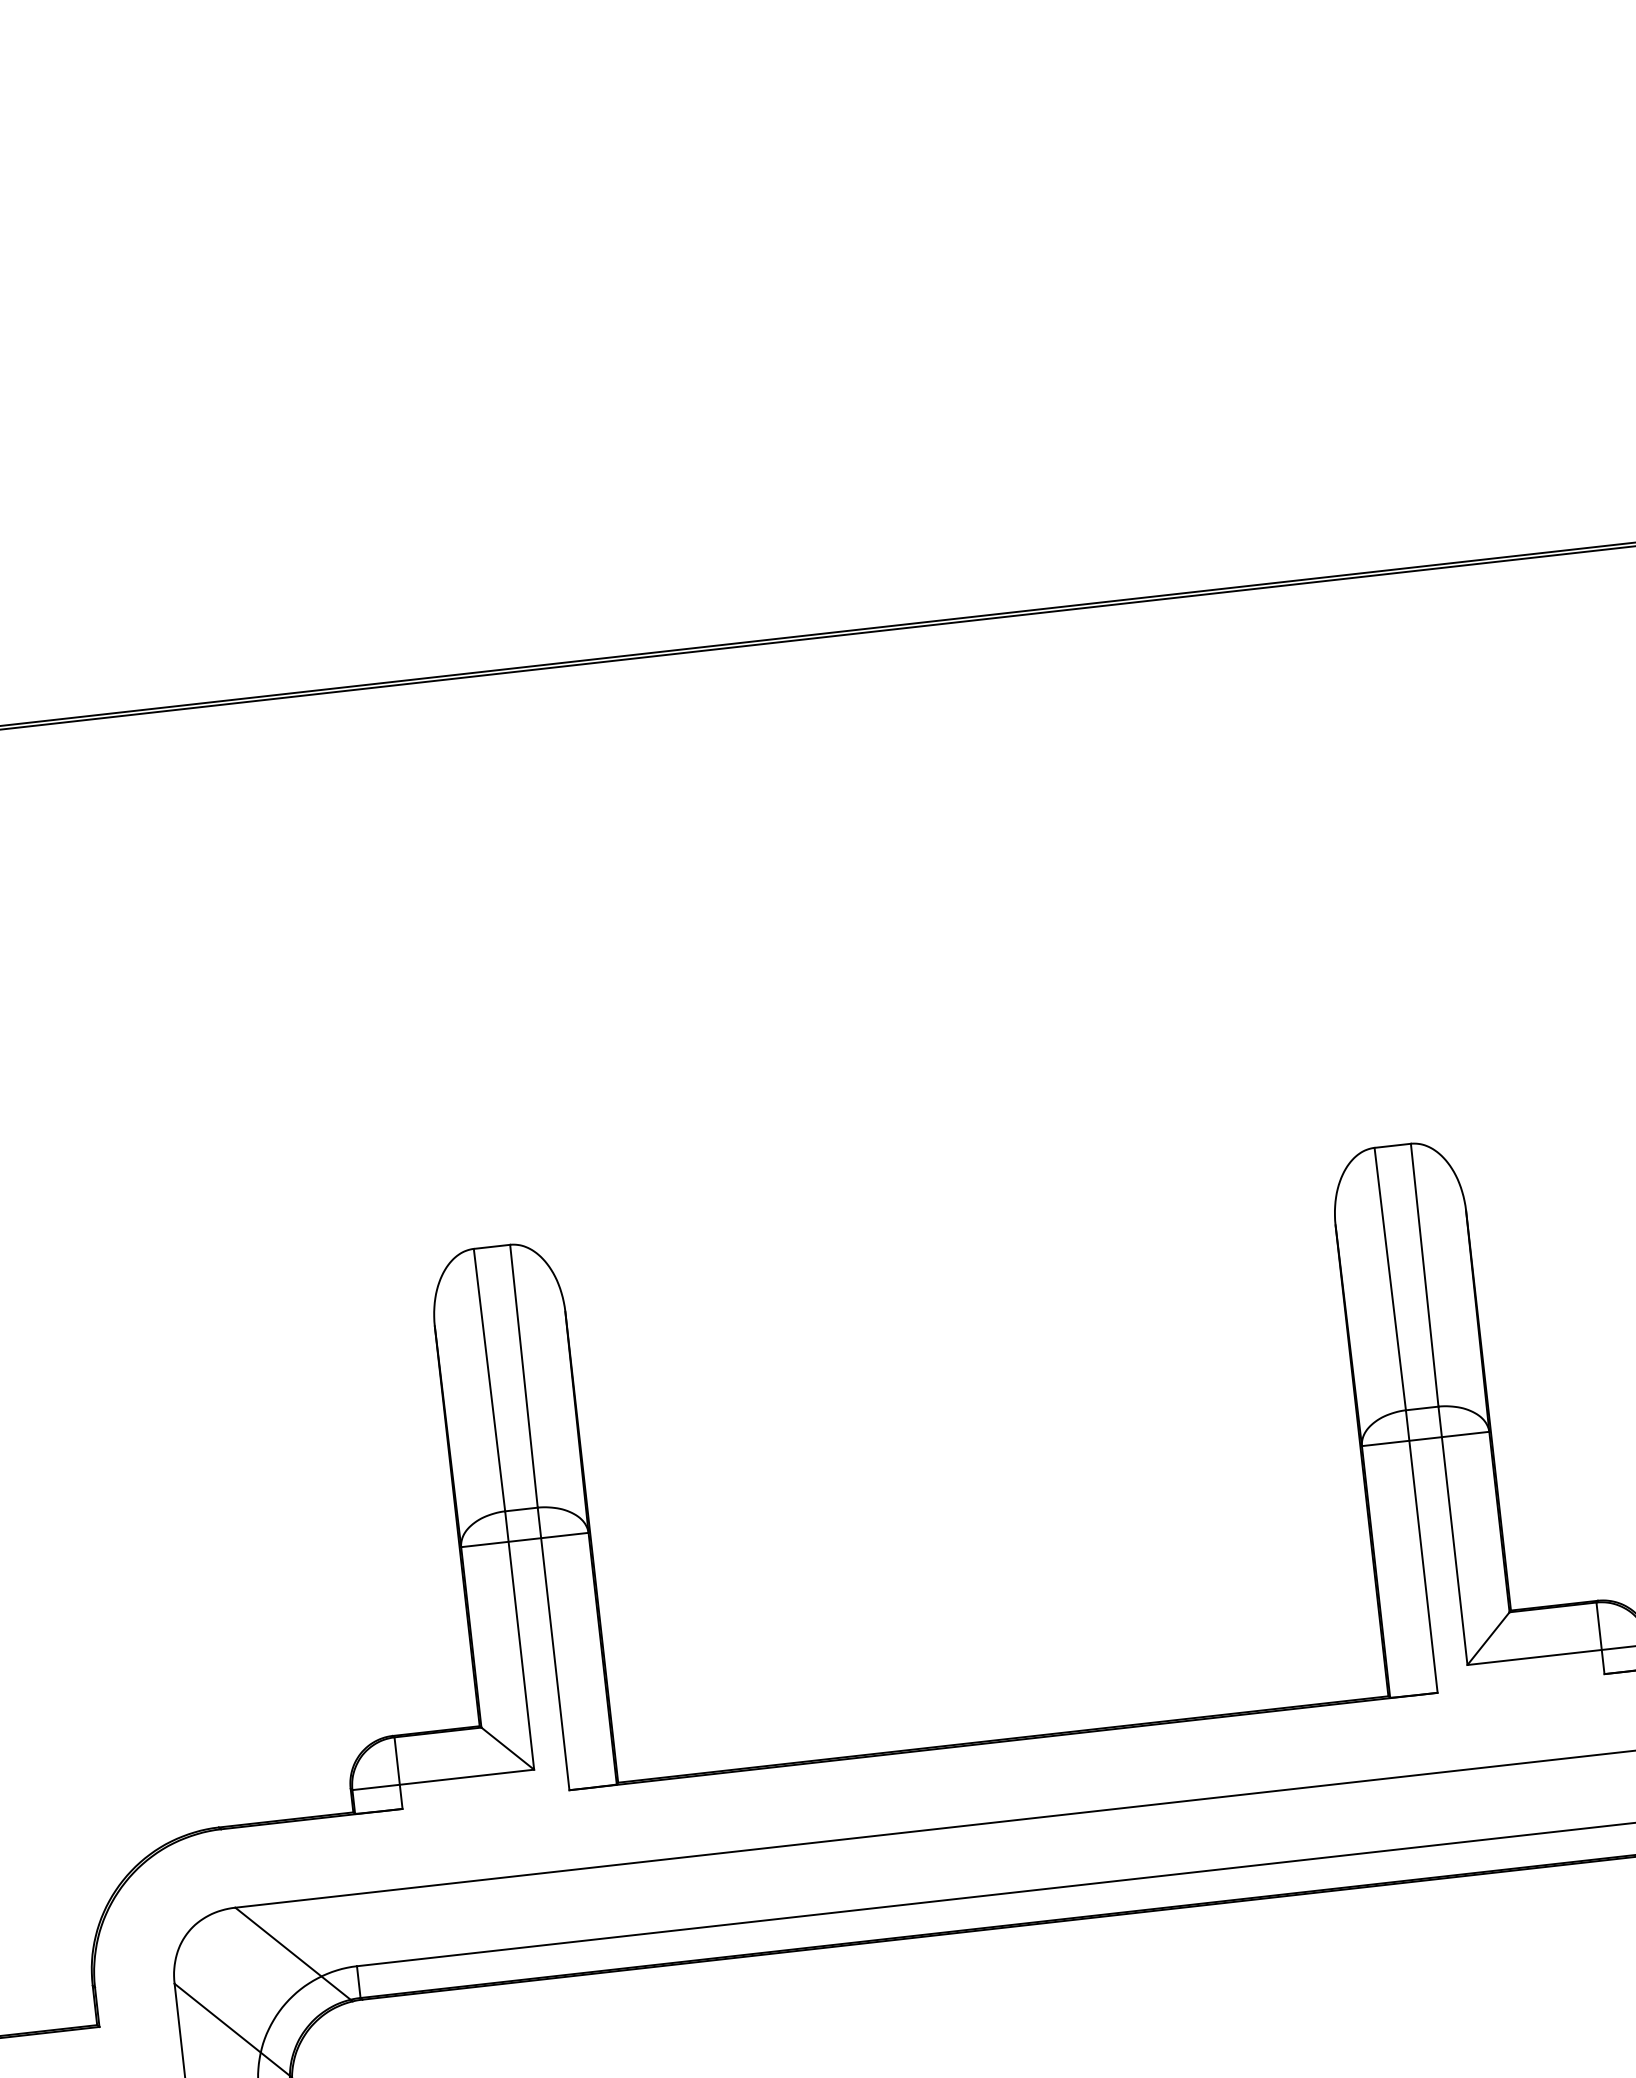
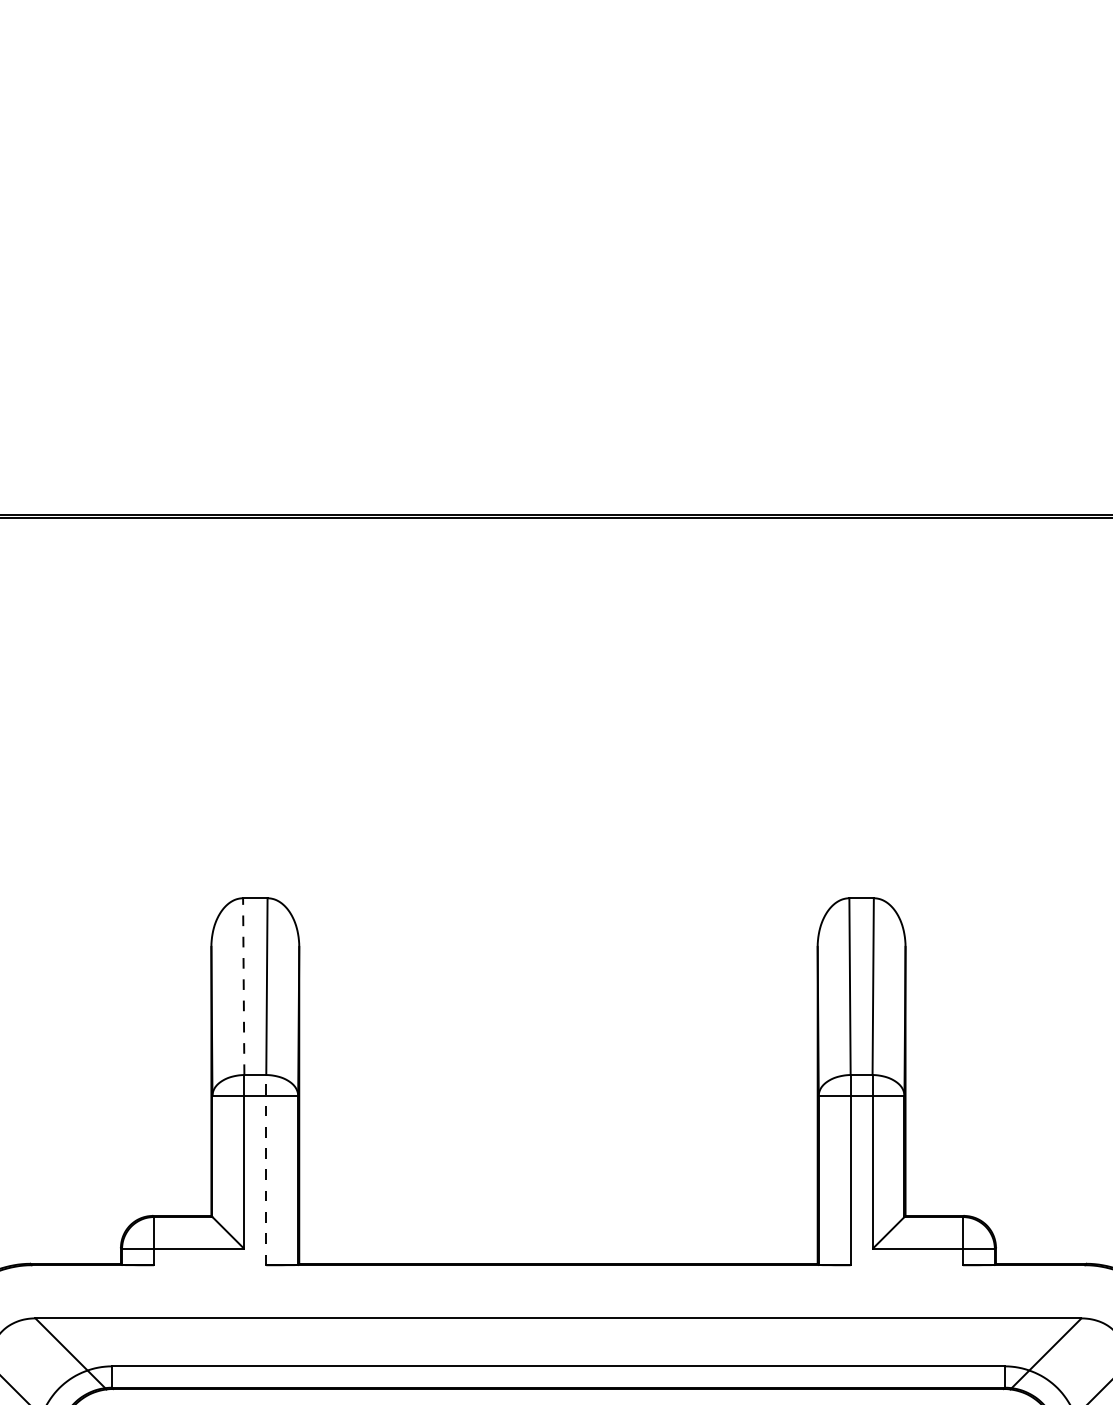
line: (489, 1379) -> (243, 986), solid -> dashed
line: (553, 1647) -> (266, 1169), solid -> dashed

